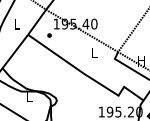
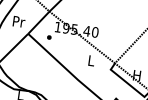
text: (17, 23) -> (19, 21), L -> Pr

